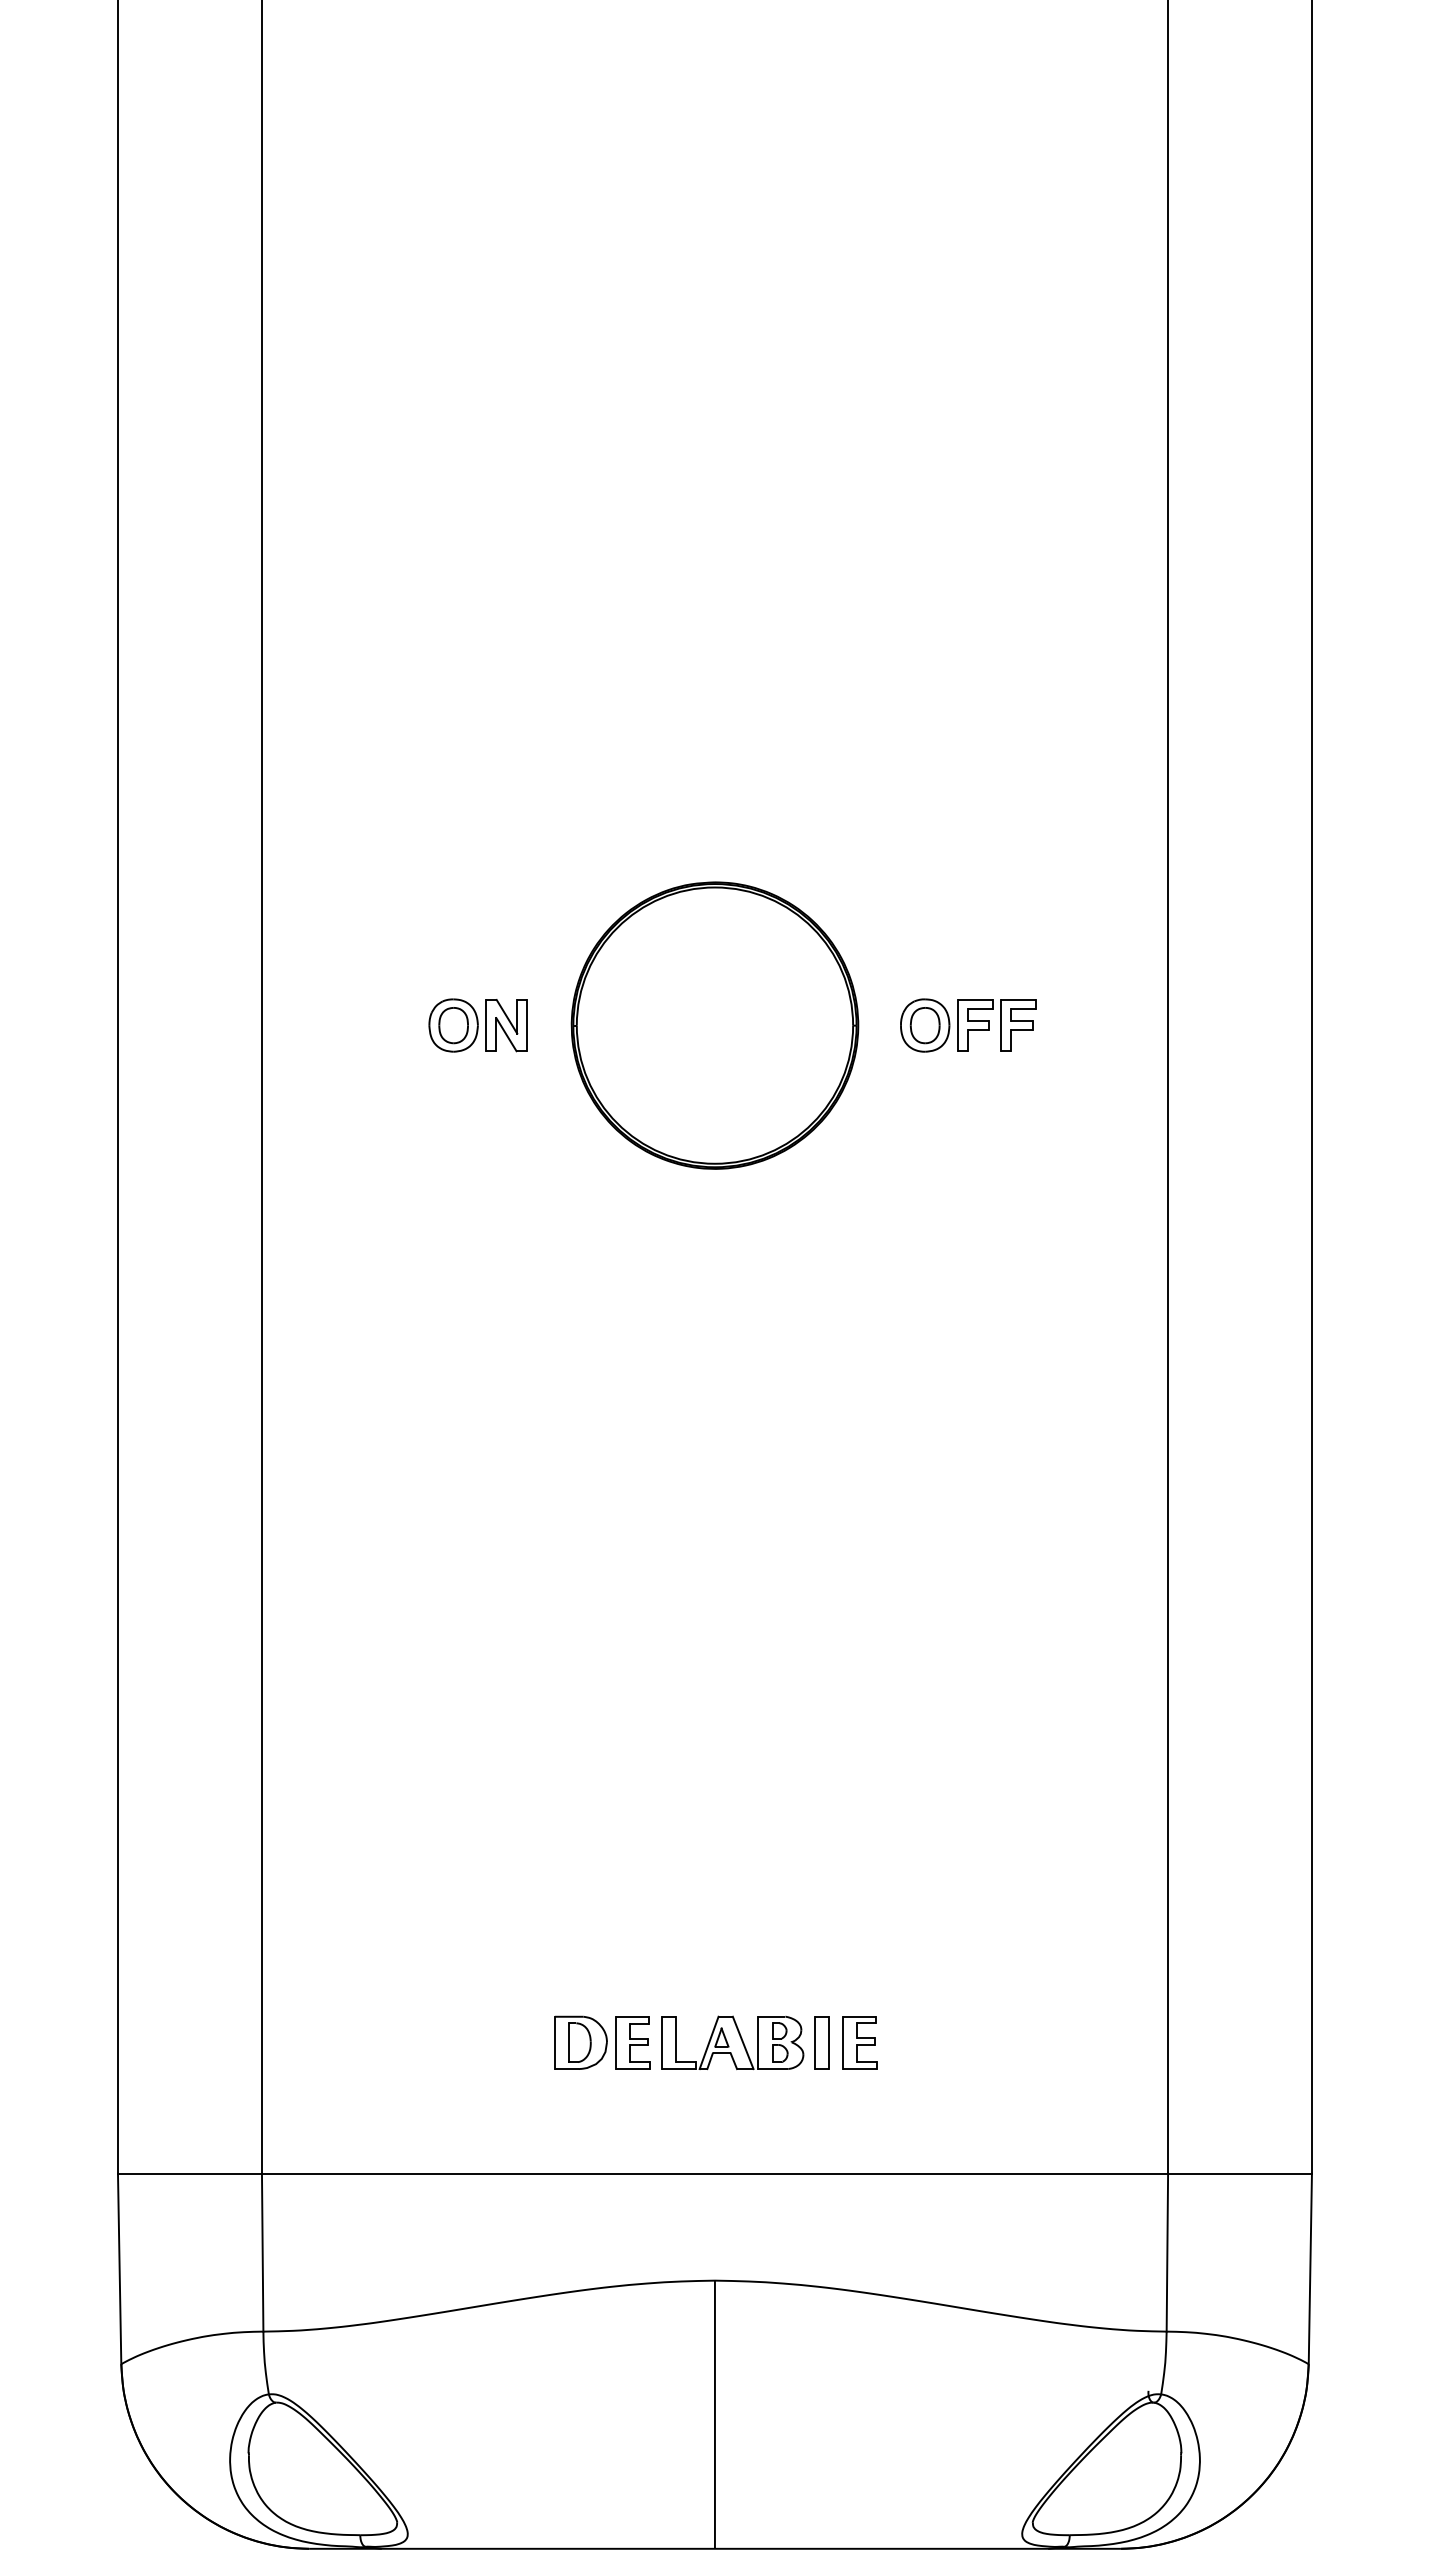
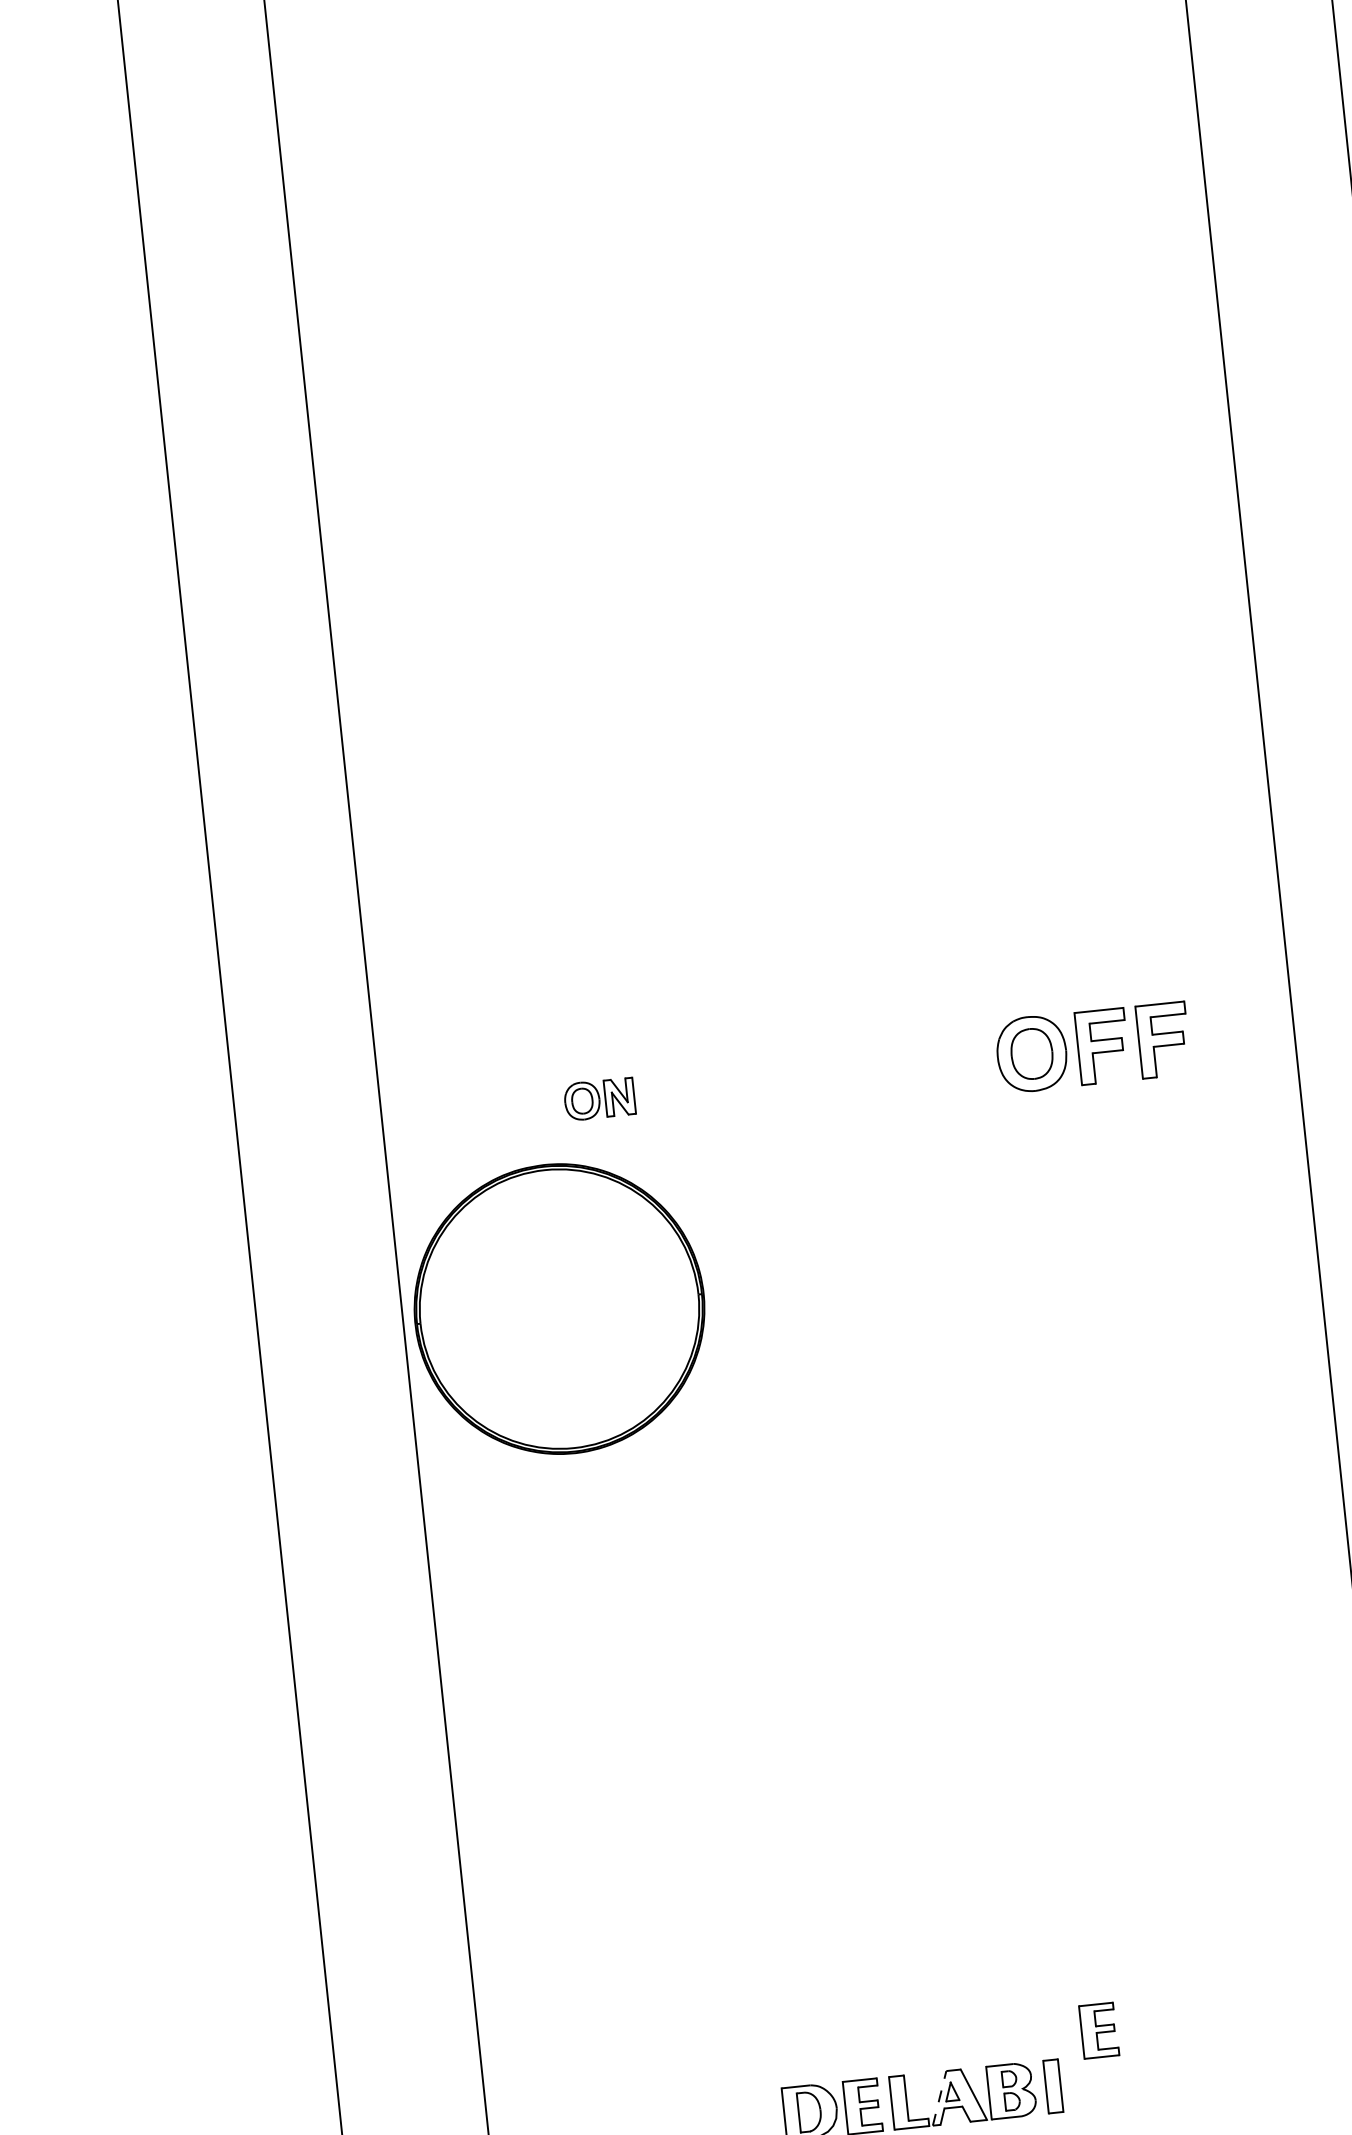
part: (477, 1025) -> (599, 1099), size x0.7
part: (714, 1025) -> (559, 1309), moved
part: (968, 1025) -> (1092, 1047), size x1.4
line: (709, 2042) -> (939, 2097), solid -> dashed
part: (859, 2042) -> (1098, 2030), moved

